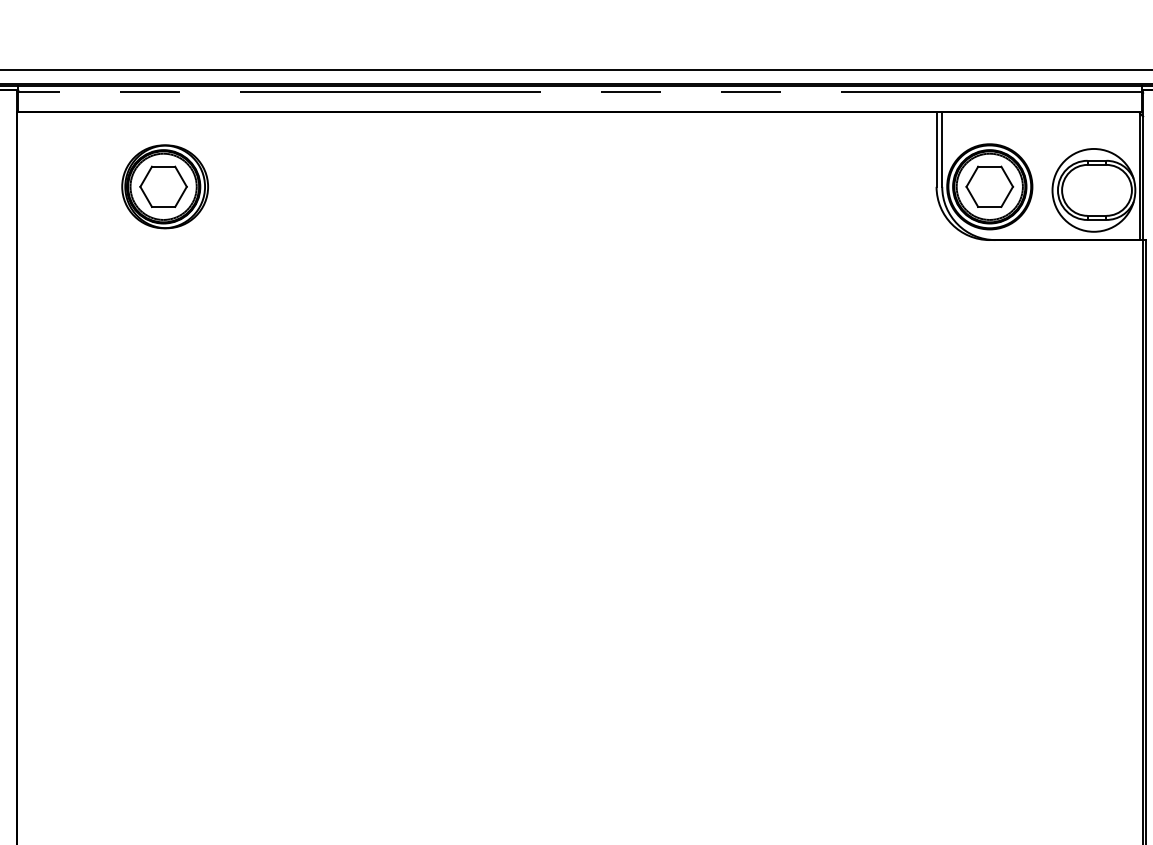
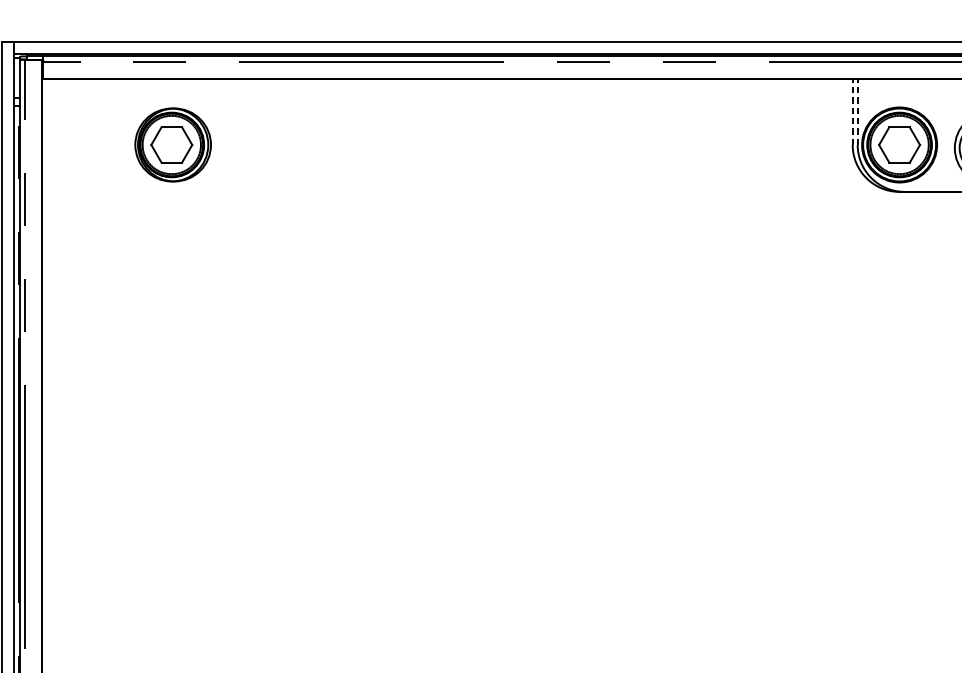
line: (936, 149) -> (852, 112), solid -> dashed
line: (942, 149) -> (857, 112), solid -> dashed

